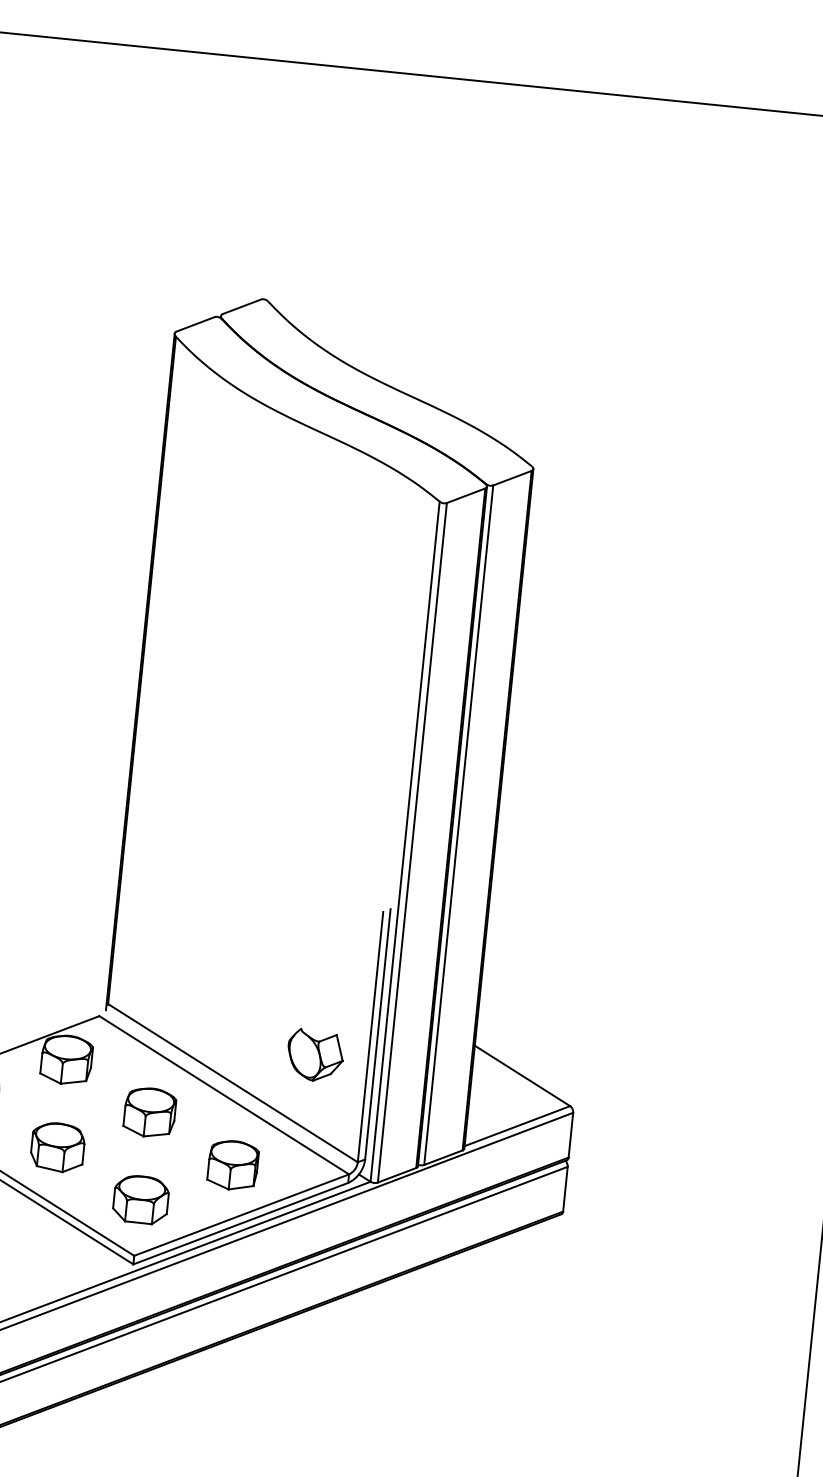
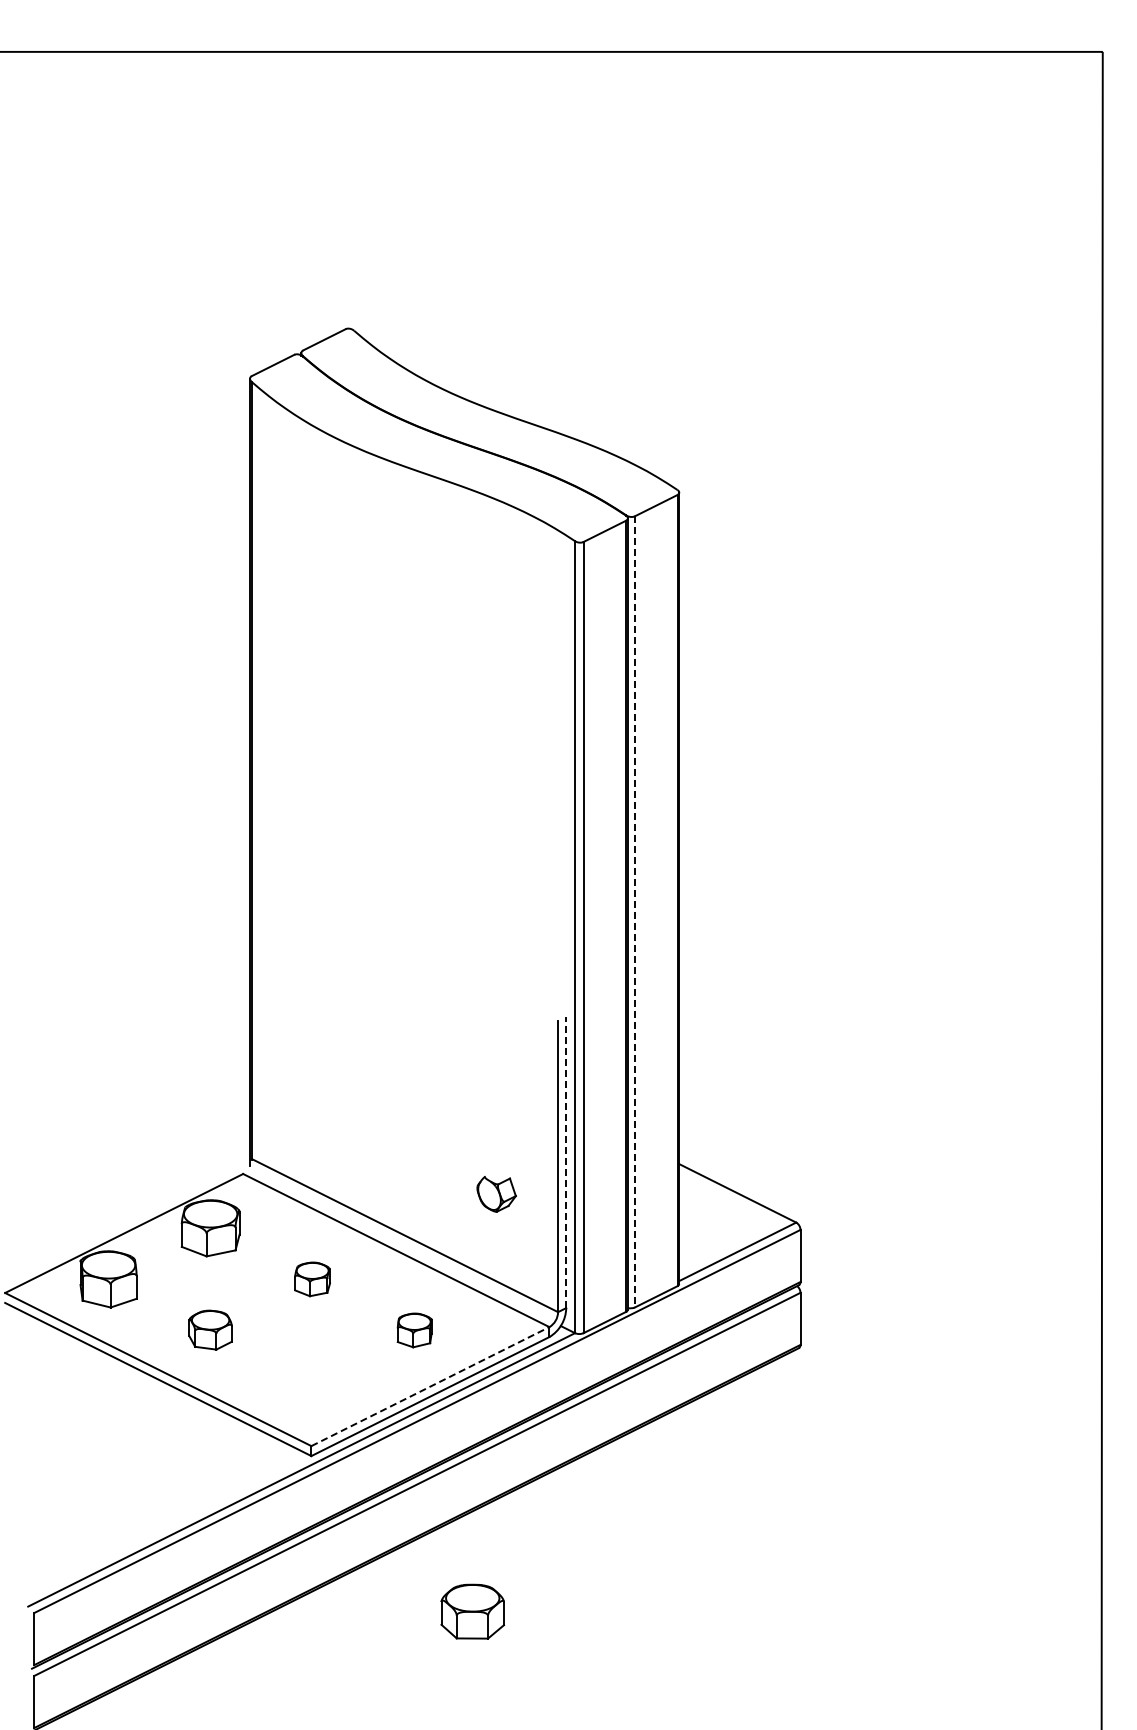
line: (458, 824) -> (634, 911), solid -> dashed
line: (378, 1034) -> (566, 1162), solid -> dashed
part: (315, 1055) -> (496, 1194), size x0.6
part: (149, 1112) -> (312, 1279), size x0.6
part: (57, 1146) -> (210, 1329), size x0.7
part: (232, 1165) -> (414, 1330), size x0.6
part: (140, 1199) -> (472, 1611), moved
line: (241, 1215) -> (430, 1386), solid -> dashed

